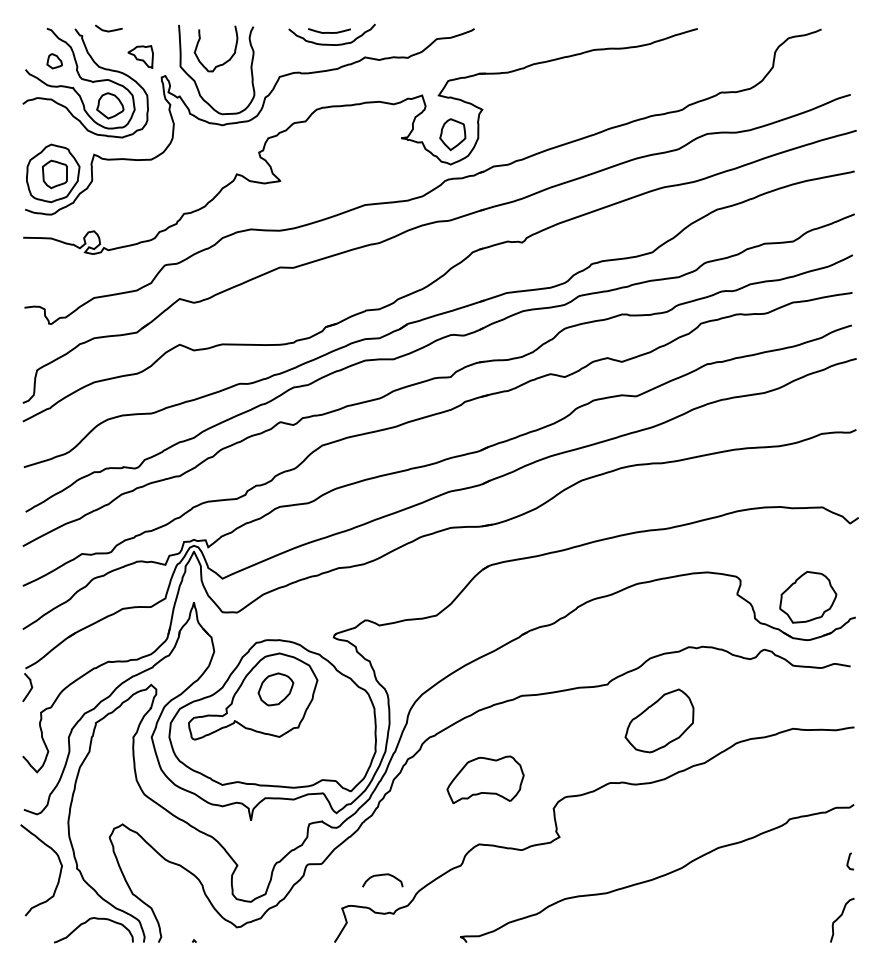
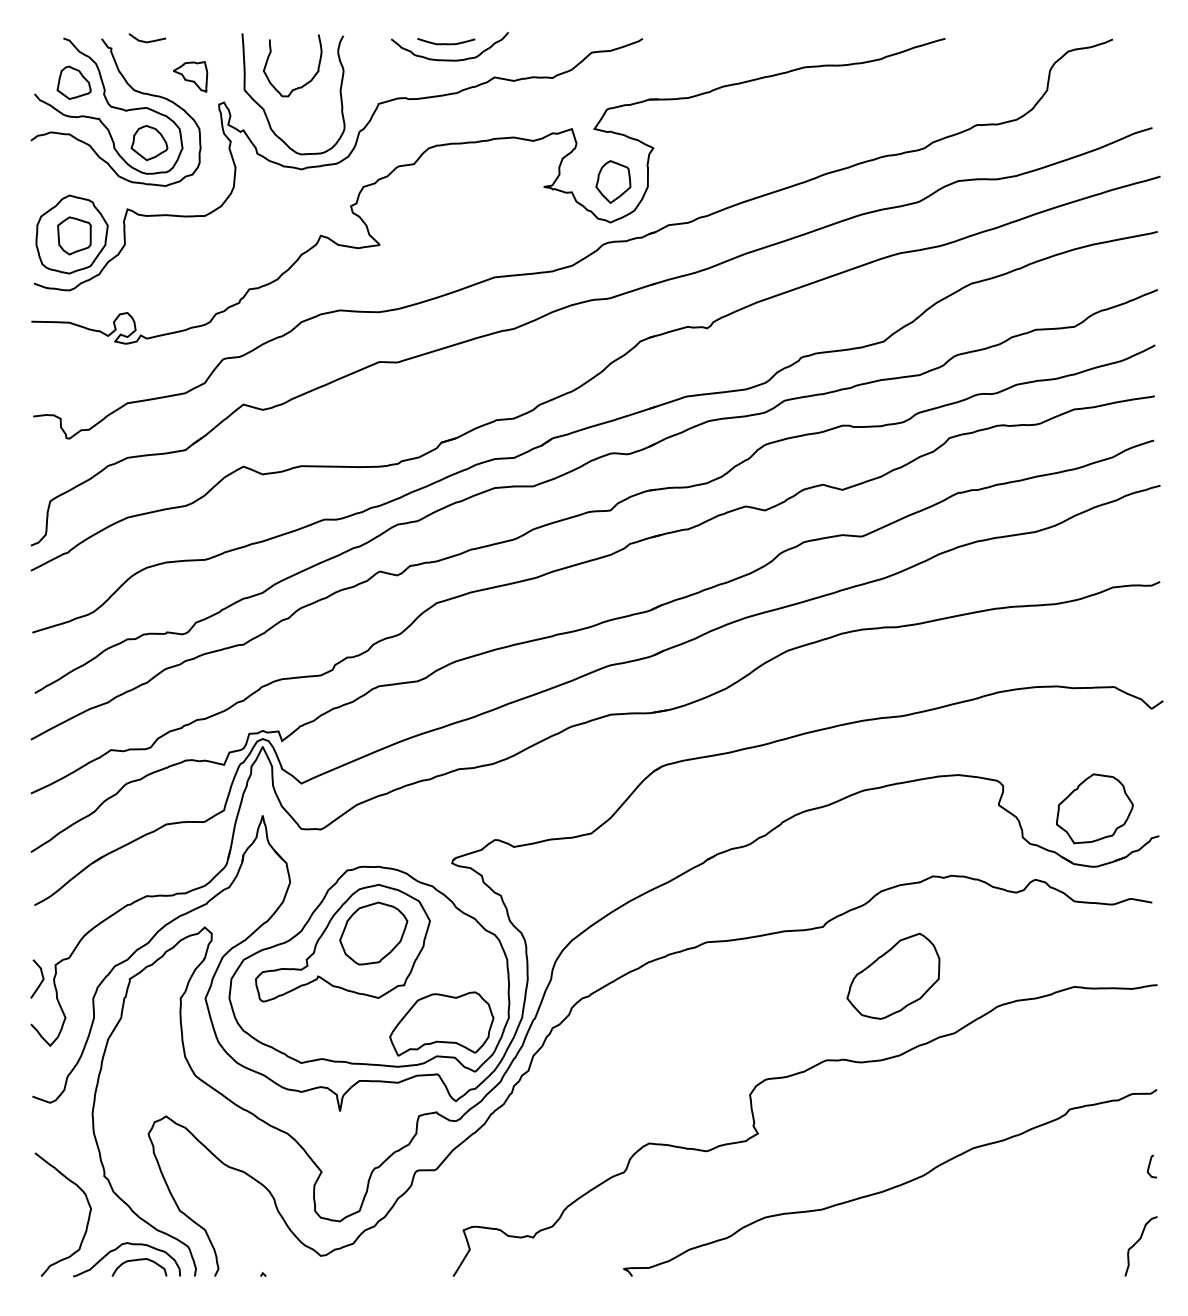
part: (54, 61) -> (73, 82), size x1.67
curve: (30, 688) -> (41, 980), moved
part: (275, 689) -> (373, 933), size x1.43
part: (485, 779) -> (441, 1023), moved
curve: (59, 874) -> (87, 1220), moved
curve: (382, 875) -> (139, 1260), moved

